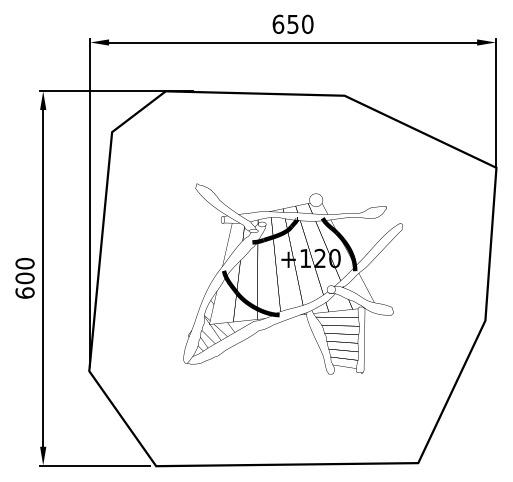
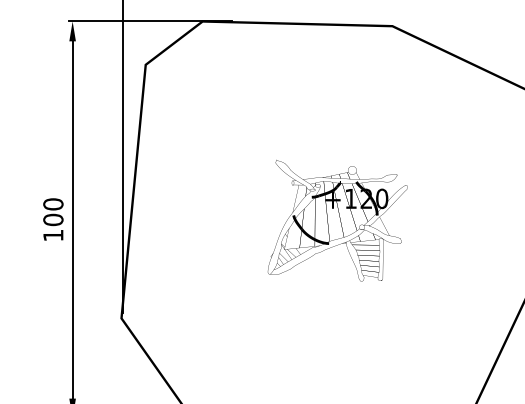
part: (292, 278) -> (337, 220), size x0.6
text: (24, 292) -> (52, 234), 600 -> 100

